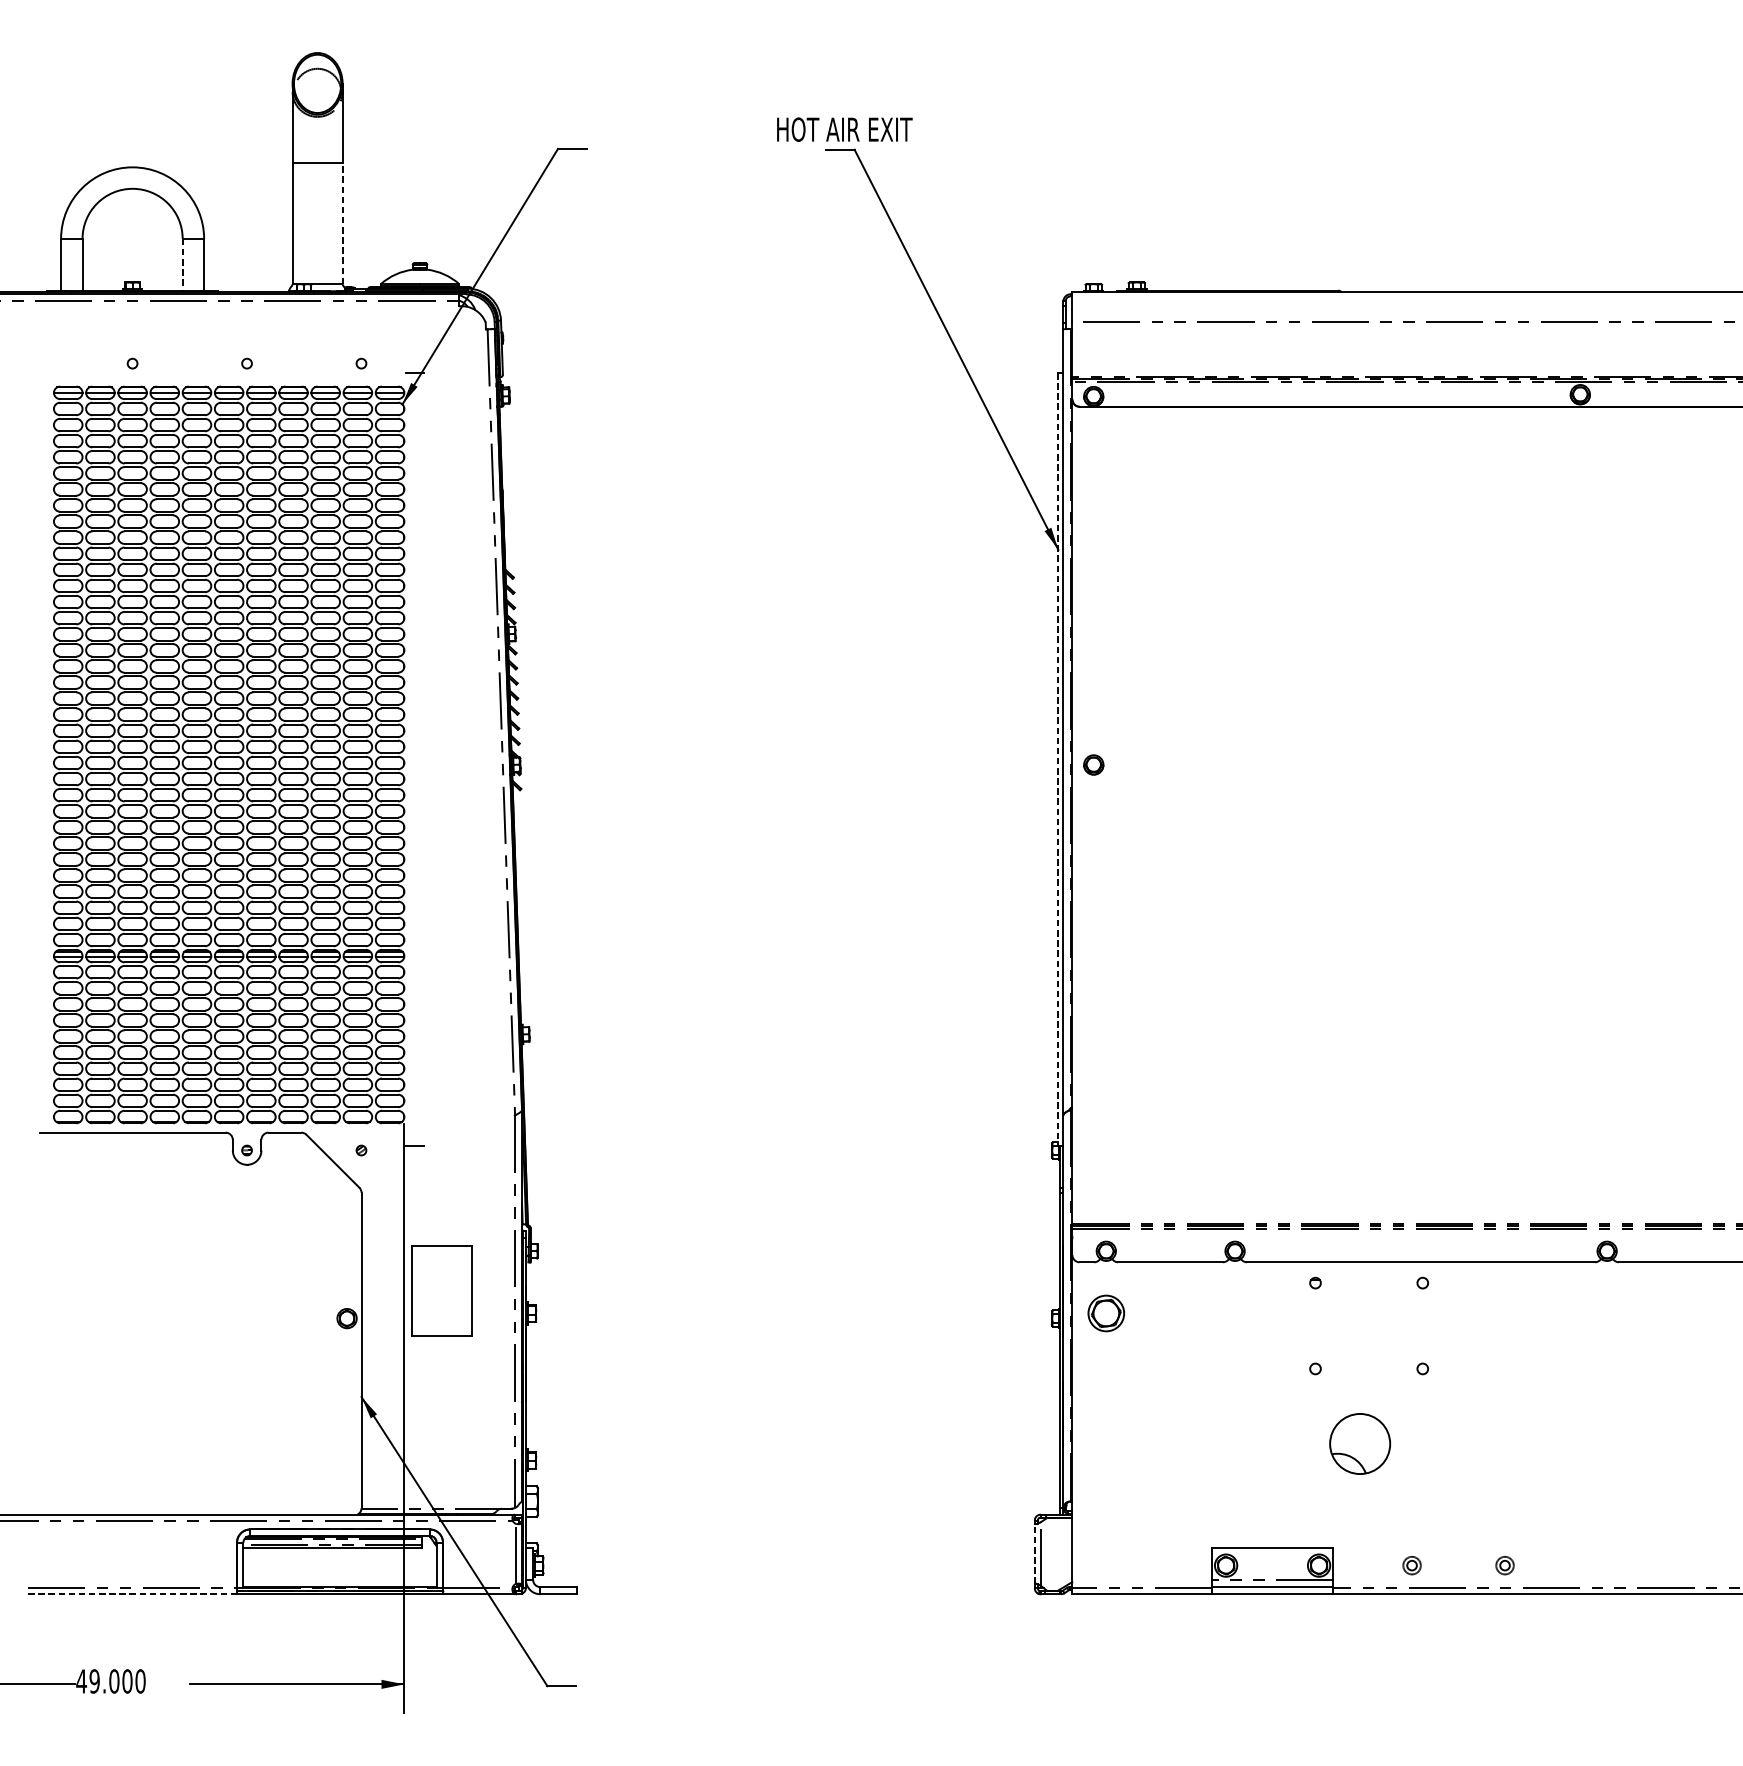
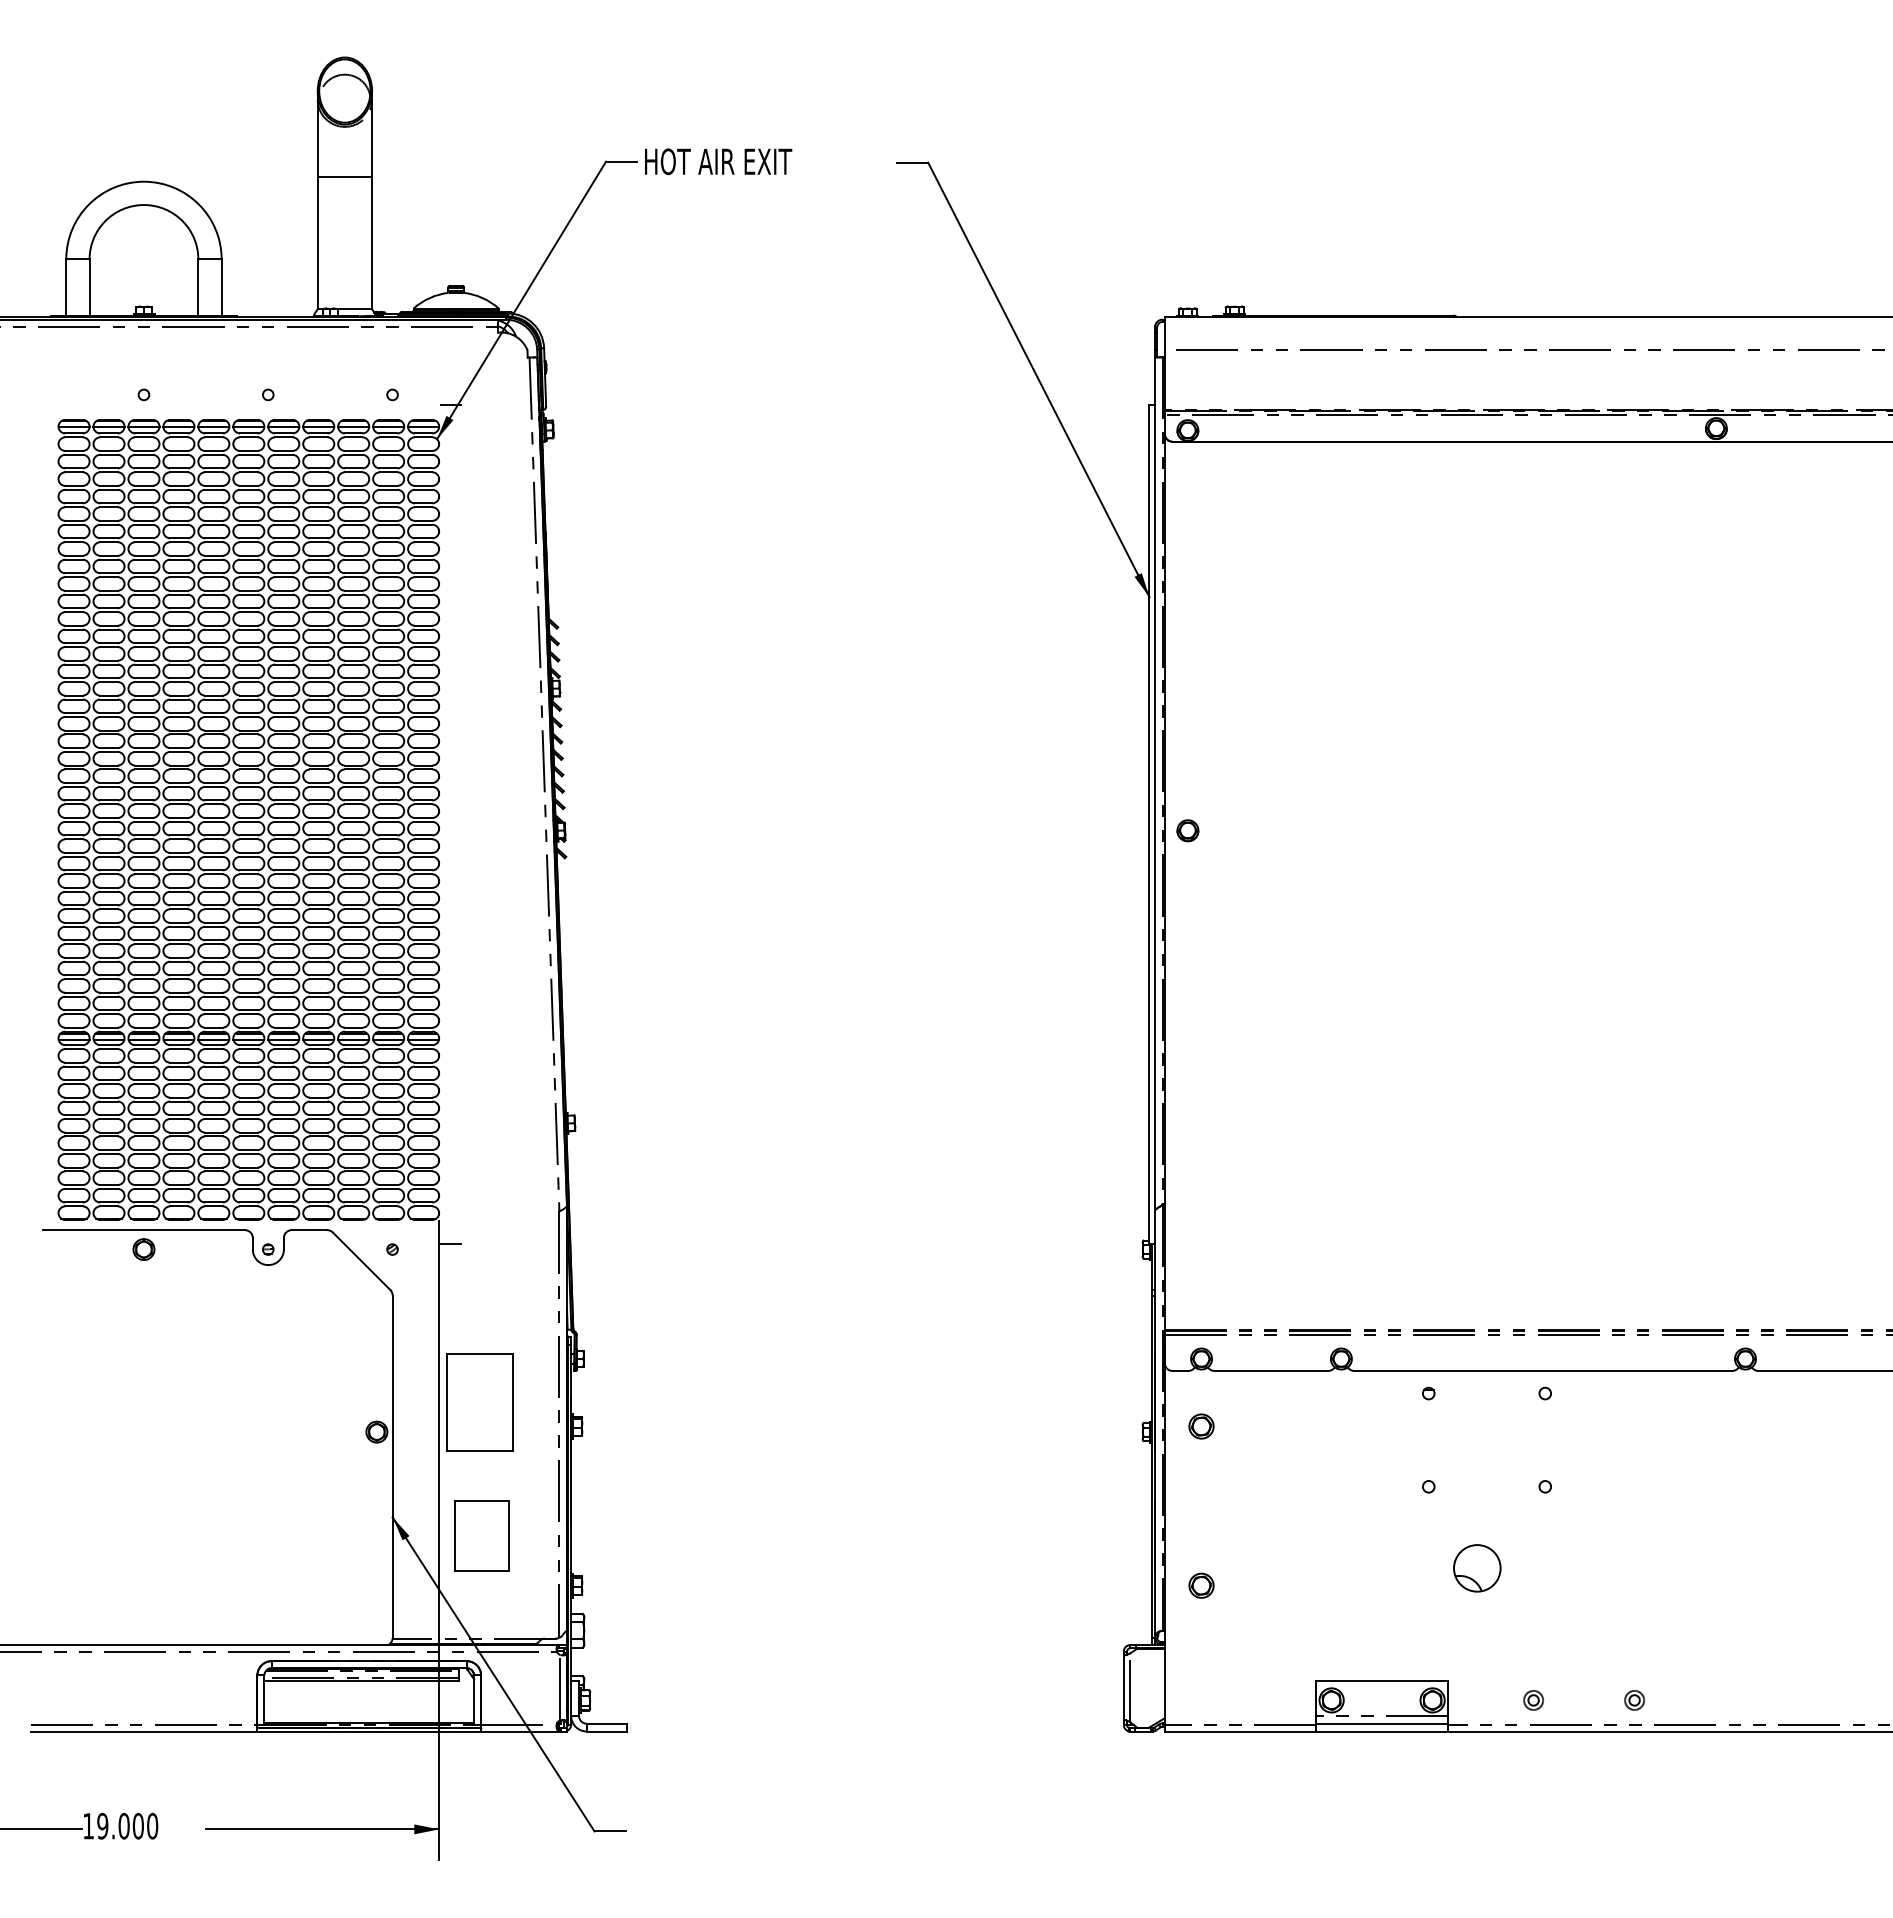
text: (844, 129) -> (718, 161), moved
line: (343, 223) -> (372, 242), dashed -> solid
line: (182, 264) -> (198, 287), dashed -> solid
line: (1058, 760) -> (1149, 825), dashed -> solid
part: (132, 1150) -> (143, 1249), added
part: (1106, 1313) -> (1201, 1426), size x0.62
part: (443, 1413) -> (481, 1535), added
part: (1360, 1444) -> (1477, 1568), size x0.71
part: (1106, 1459) -> (1201, 1585), added
line: (1034, 1553) -> (1123, 1687), dashed -> solid
line: (133, 1594) -> (144, 1731), dashed -> solid
text: (81, 1681) -> (88, 1826), 49.000 -> 19.000

